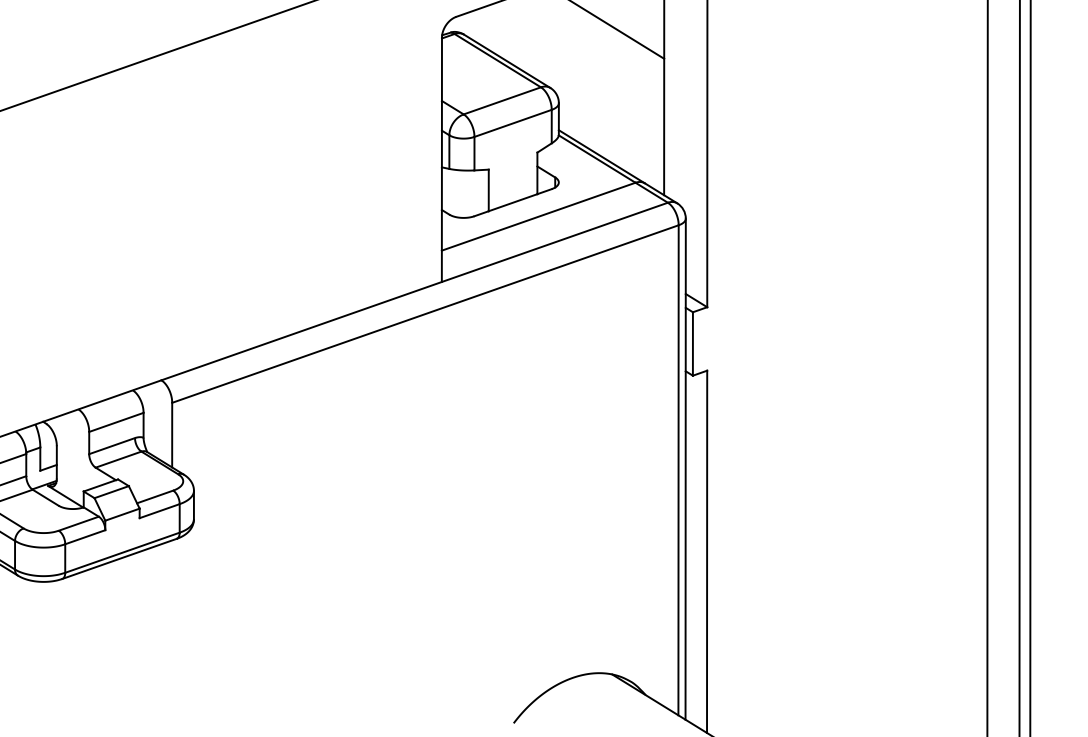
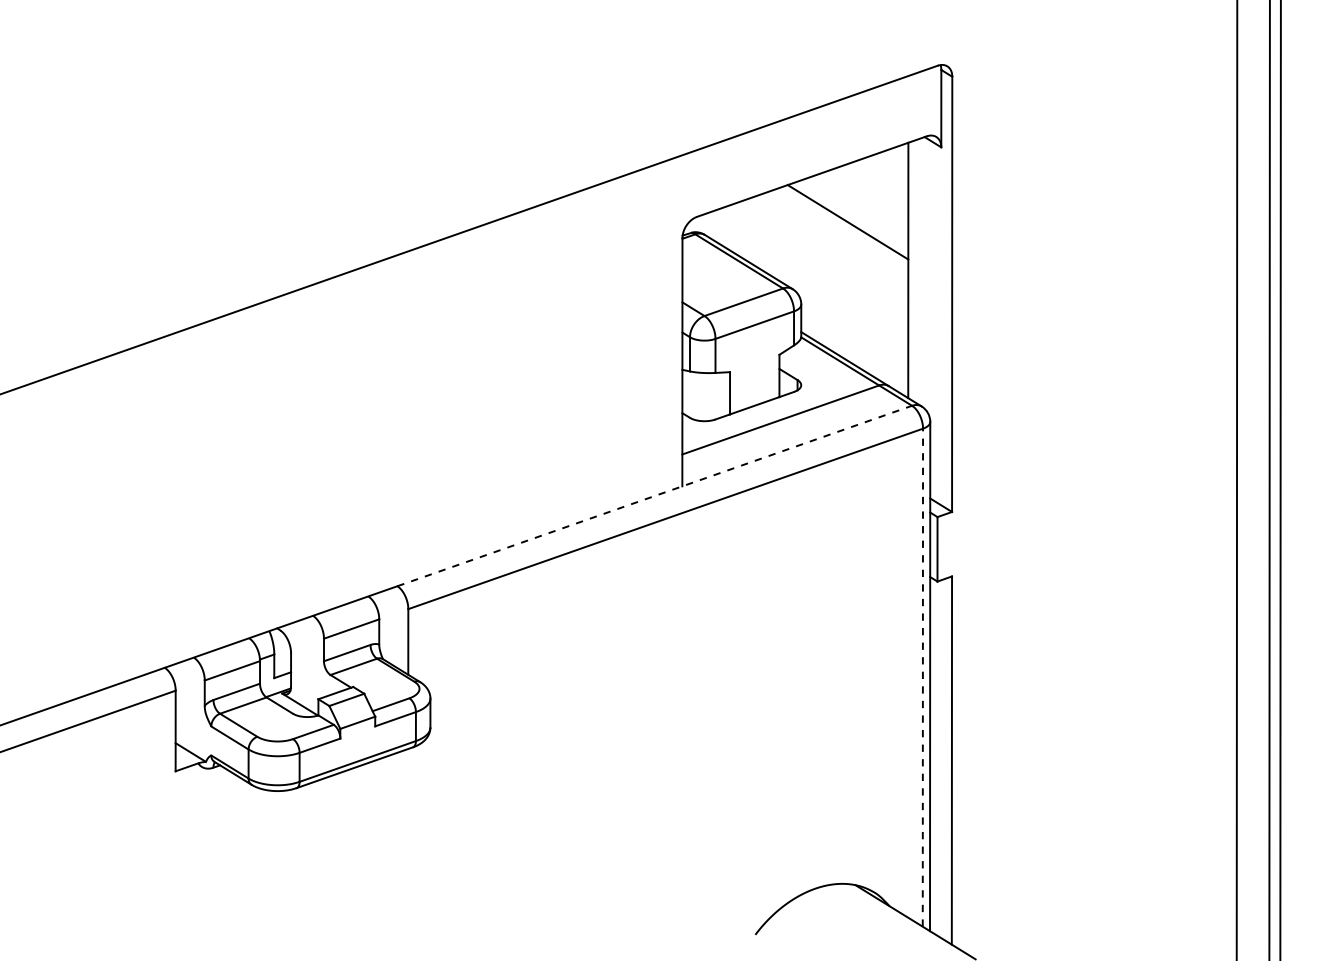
line: (414, 292) -> (654, 496), solid -> dashed
line: (678, 470) -> (922, 677), solid -> dashed

